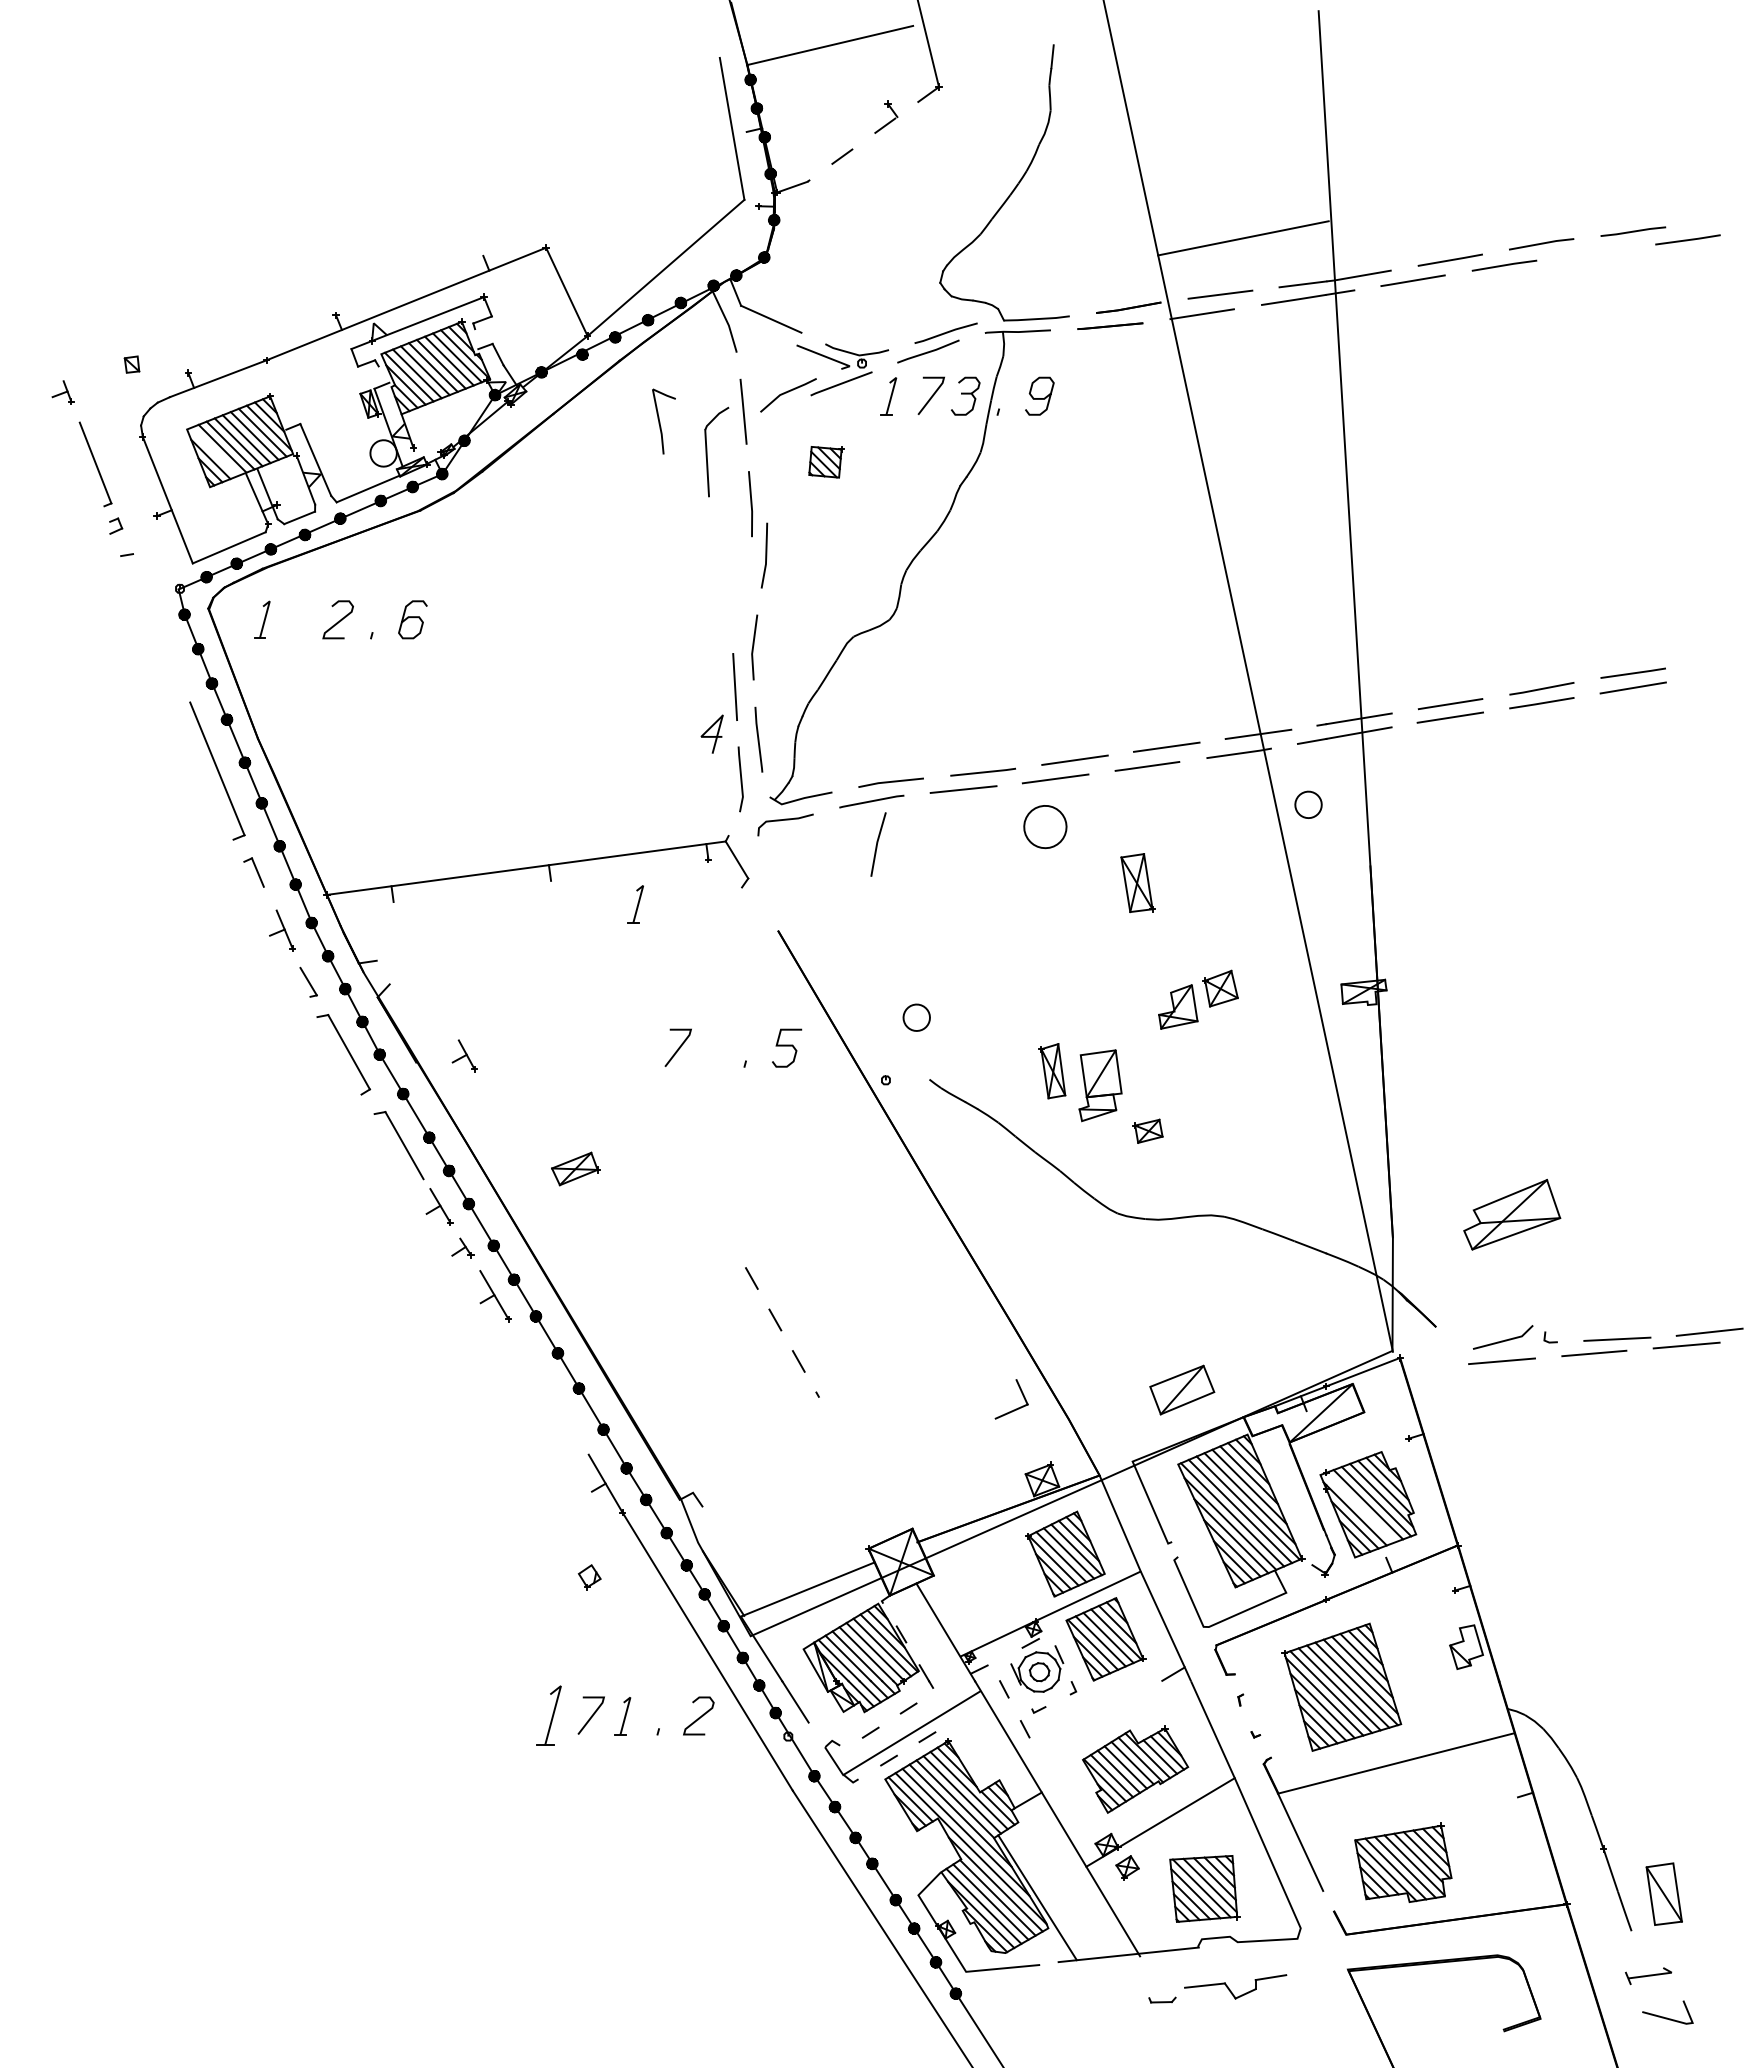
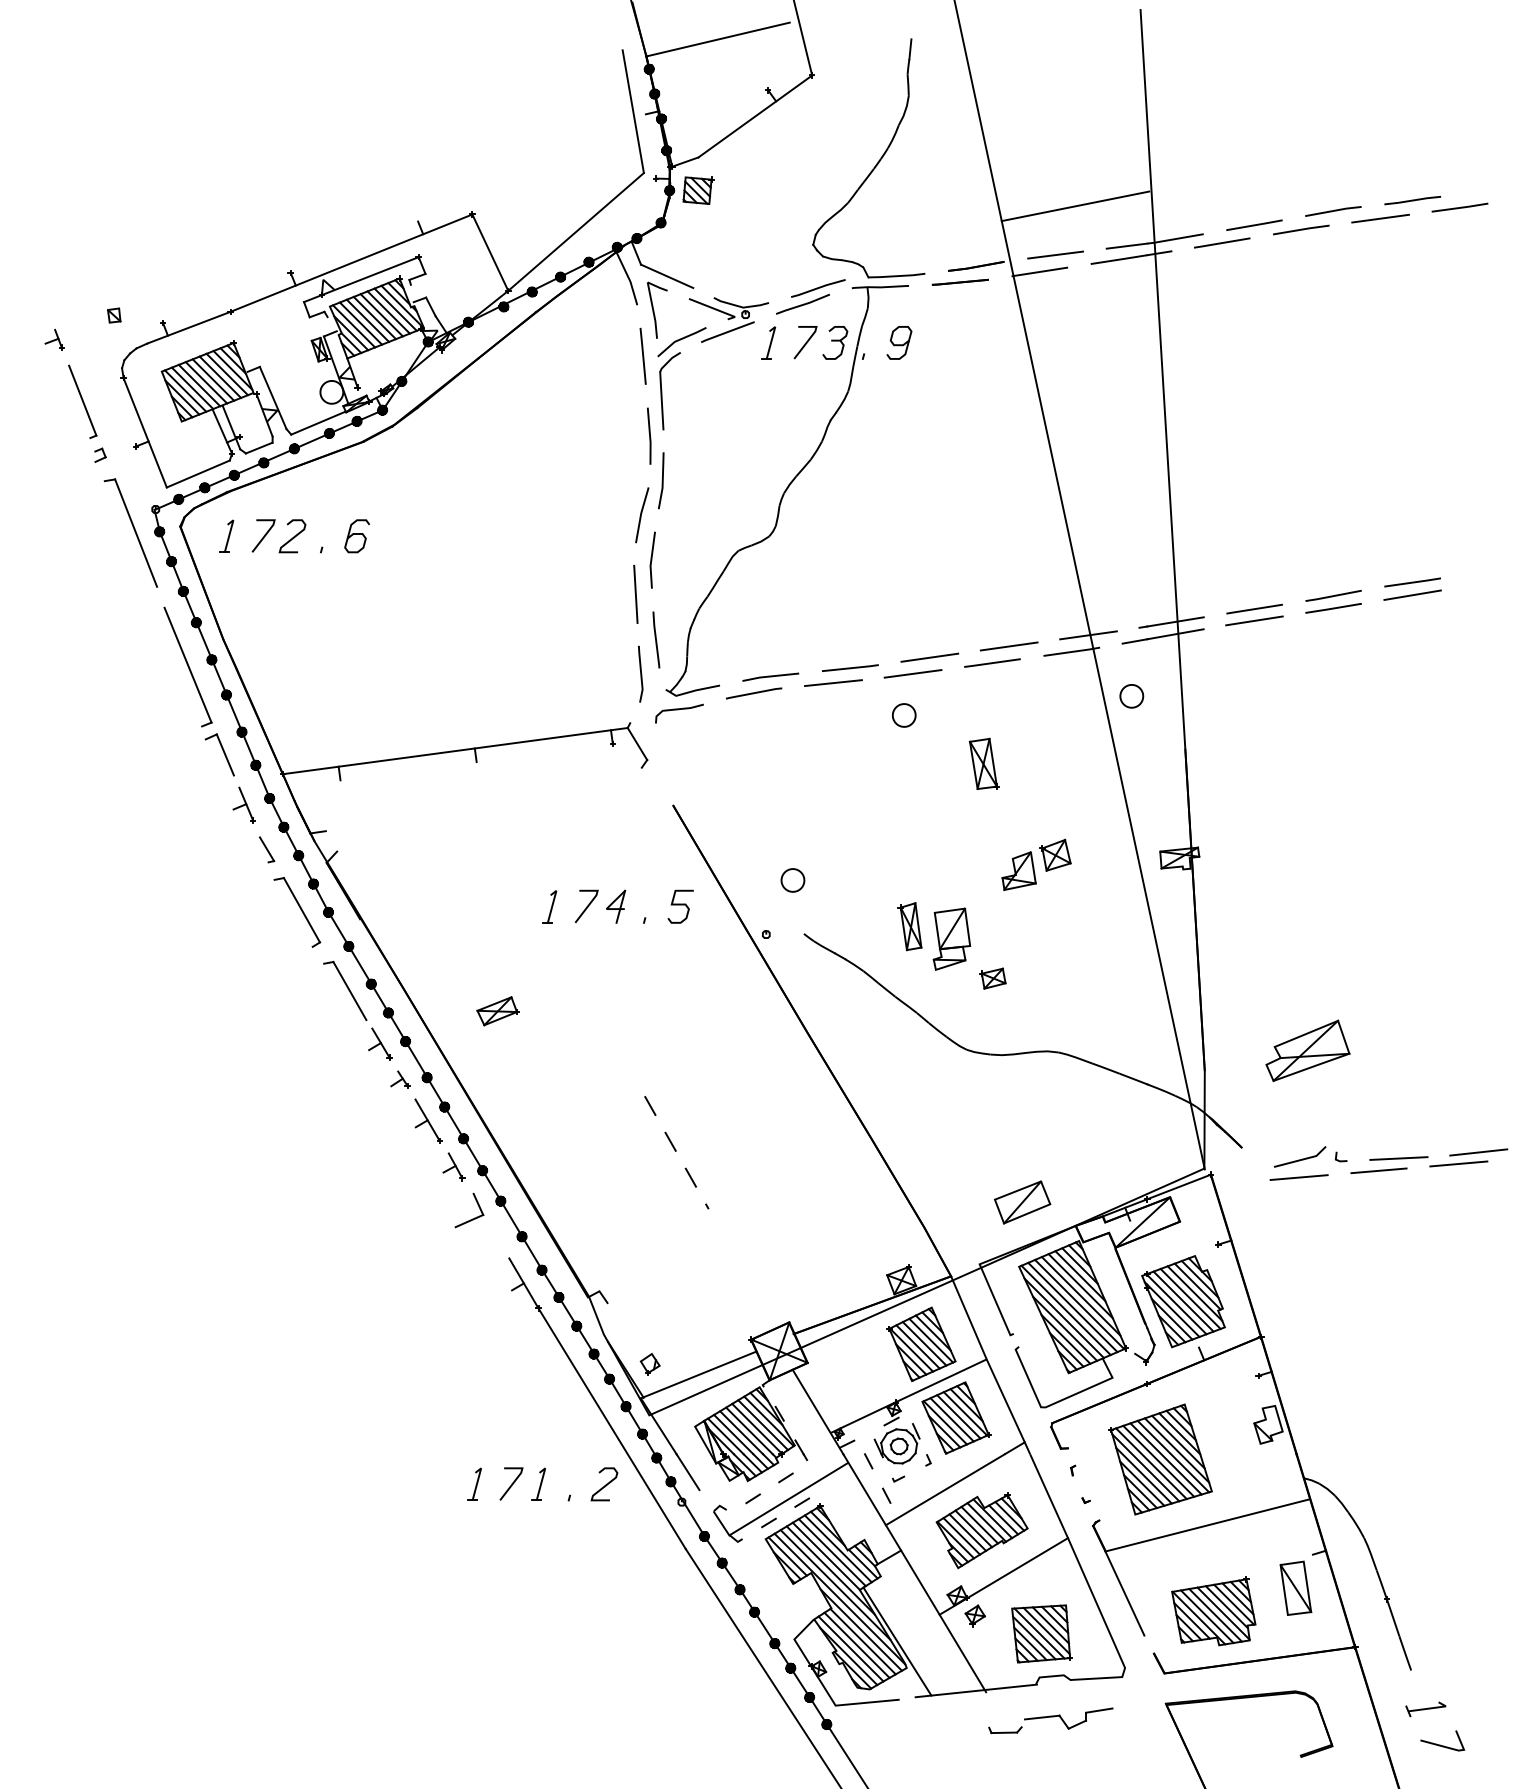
line: (872, 134) -> (754, 116), dashed -> solid
line: (1596, 252) -> (1380, 218), added
part: (663, 421) -> (656, 310), moved
line: (214, 451) -> (185, 390), added
part: (707, 451) -> (662, 390), moved
part: (826, 462) -> (698, 190), moved
line: (157, 616) -> (136, 533), added
line: (304, 619) -> (263, 535), added
part: (711, 733) -> (615, 906), moved
part: (1045, 826) -> (904, 715), size x0.62
line: (878, 843) -> (642, 514), moved
part: (253, 872) -> (219, 754), size x1.67
part: (635, 904) -> (549, 907), moved
part: (464, 1055) -> (453, 1166), moved
part: (1015, 1408) -> (472, 1218), moved
line: (1360, 1507) -> (1176, 1304), added
part: (589, 1577) -> (650, 1364), moved
part: (548, 1716) -> (474, 1484), size x0.62
line: (1092, 1722) -> (944, 1489), added
part: (1663, 1893) -> (1295, 1587), moved
part: (1162, 1999) -> (1005, 1729), size x1.43

